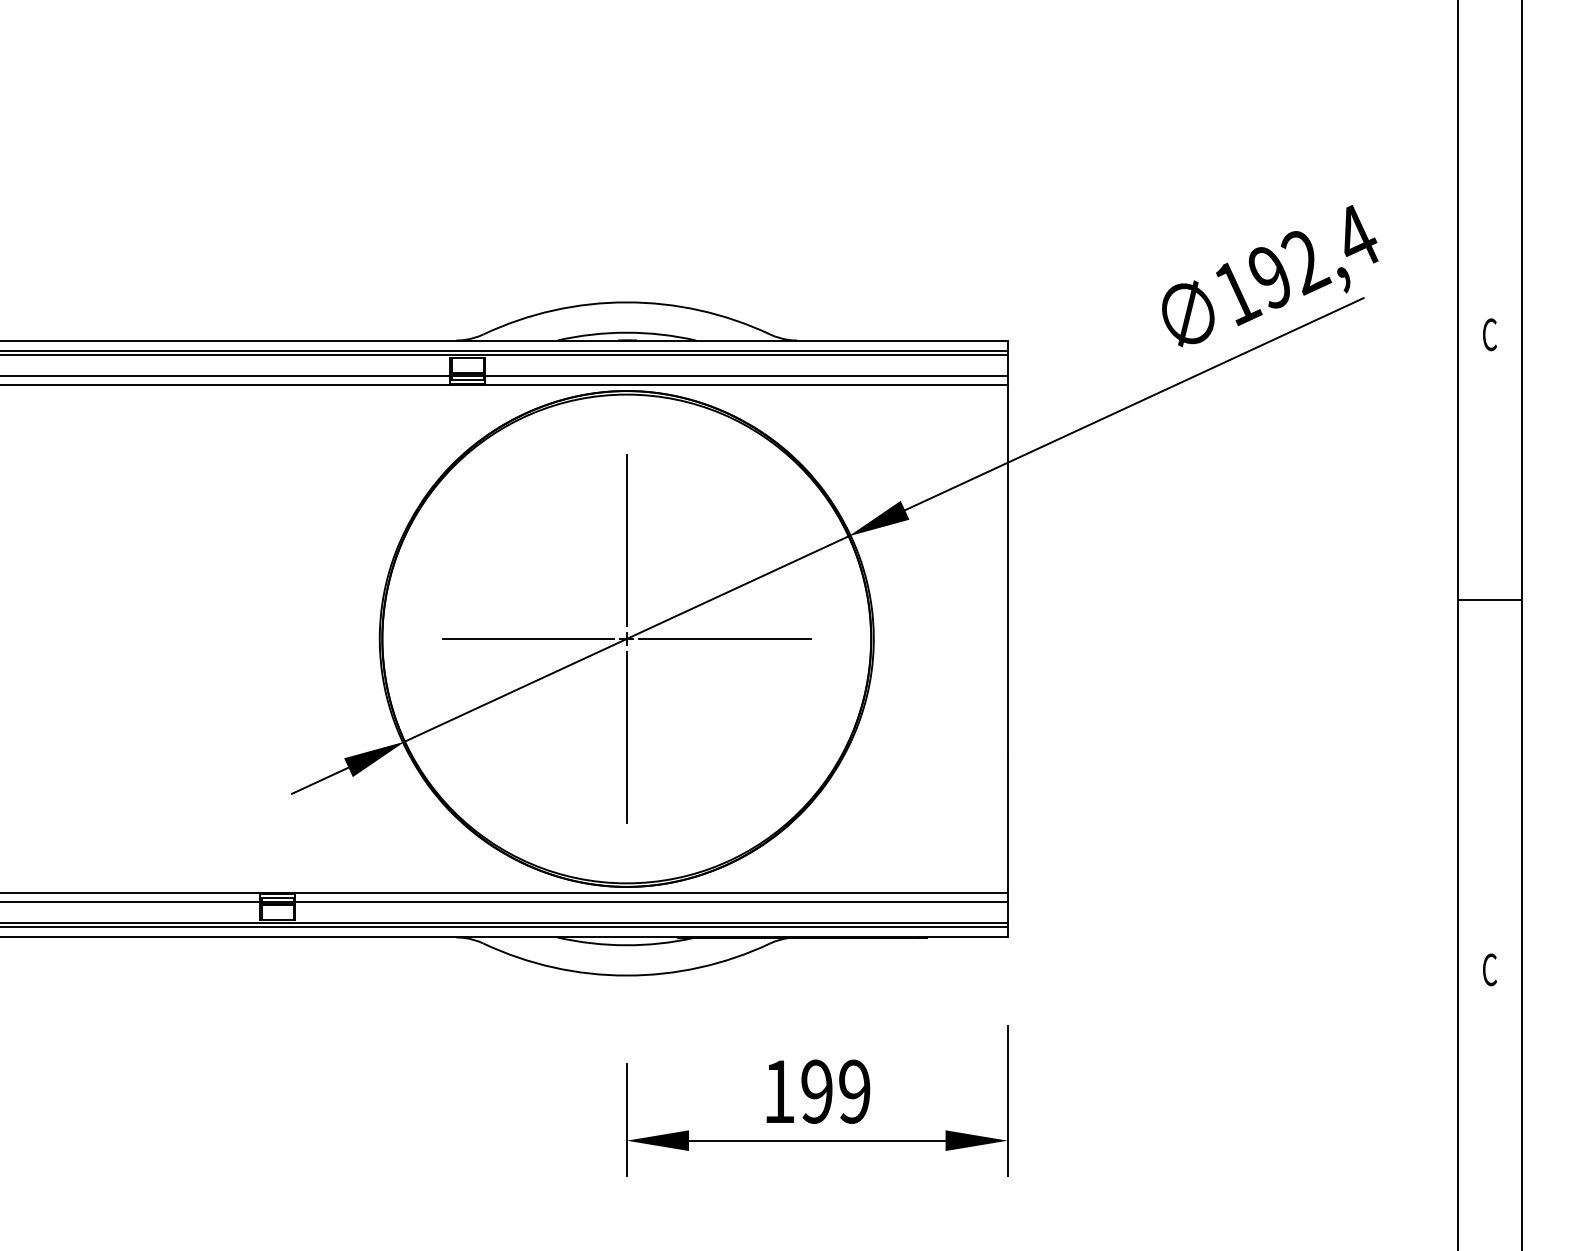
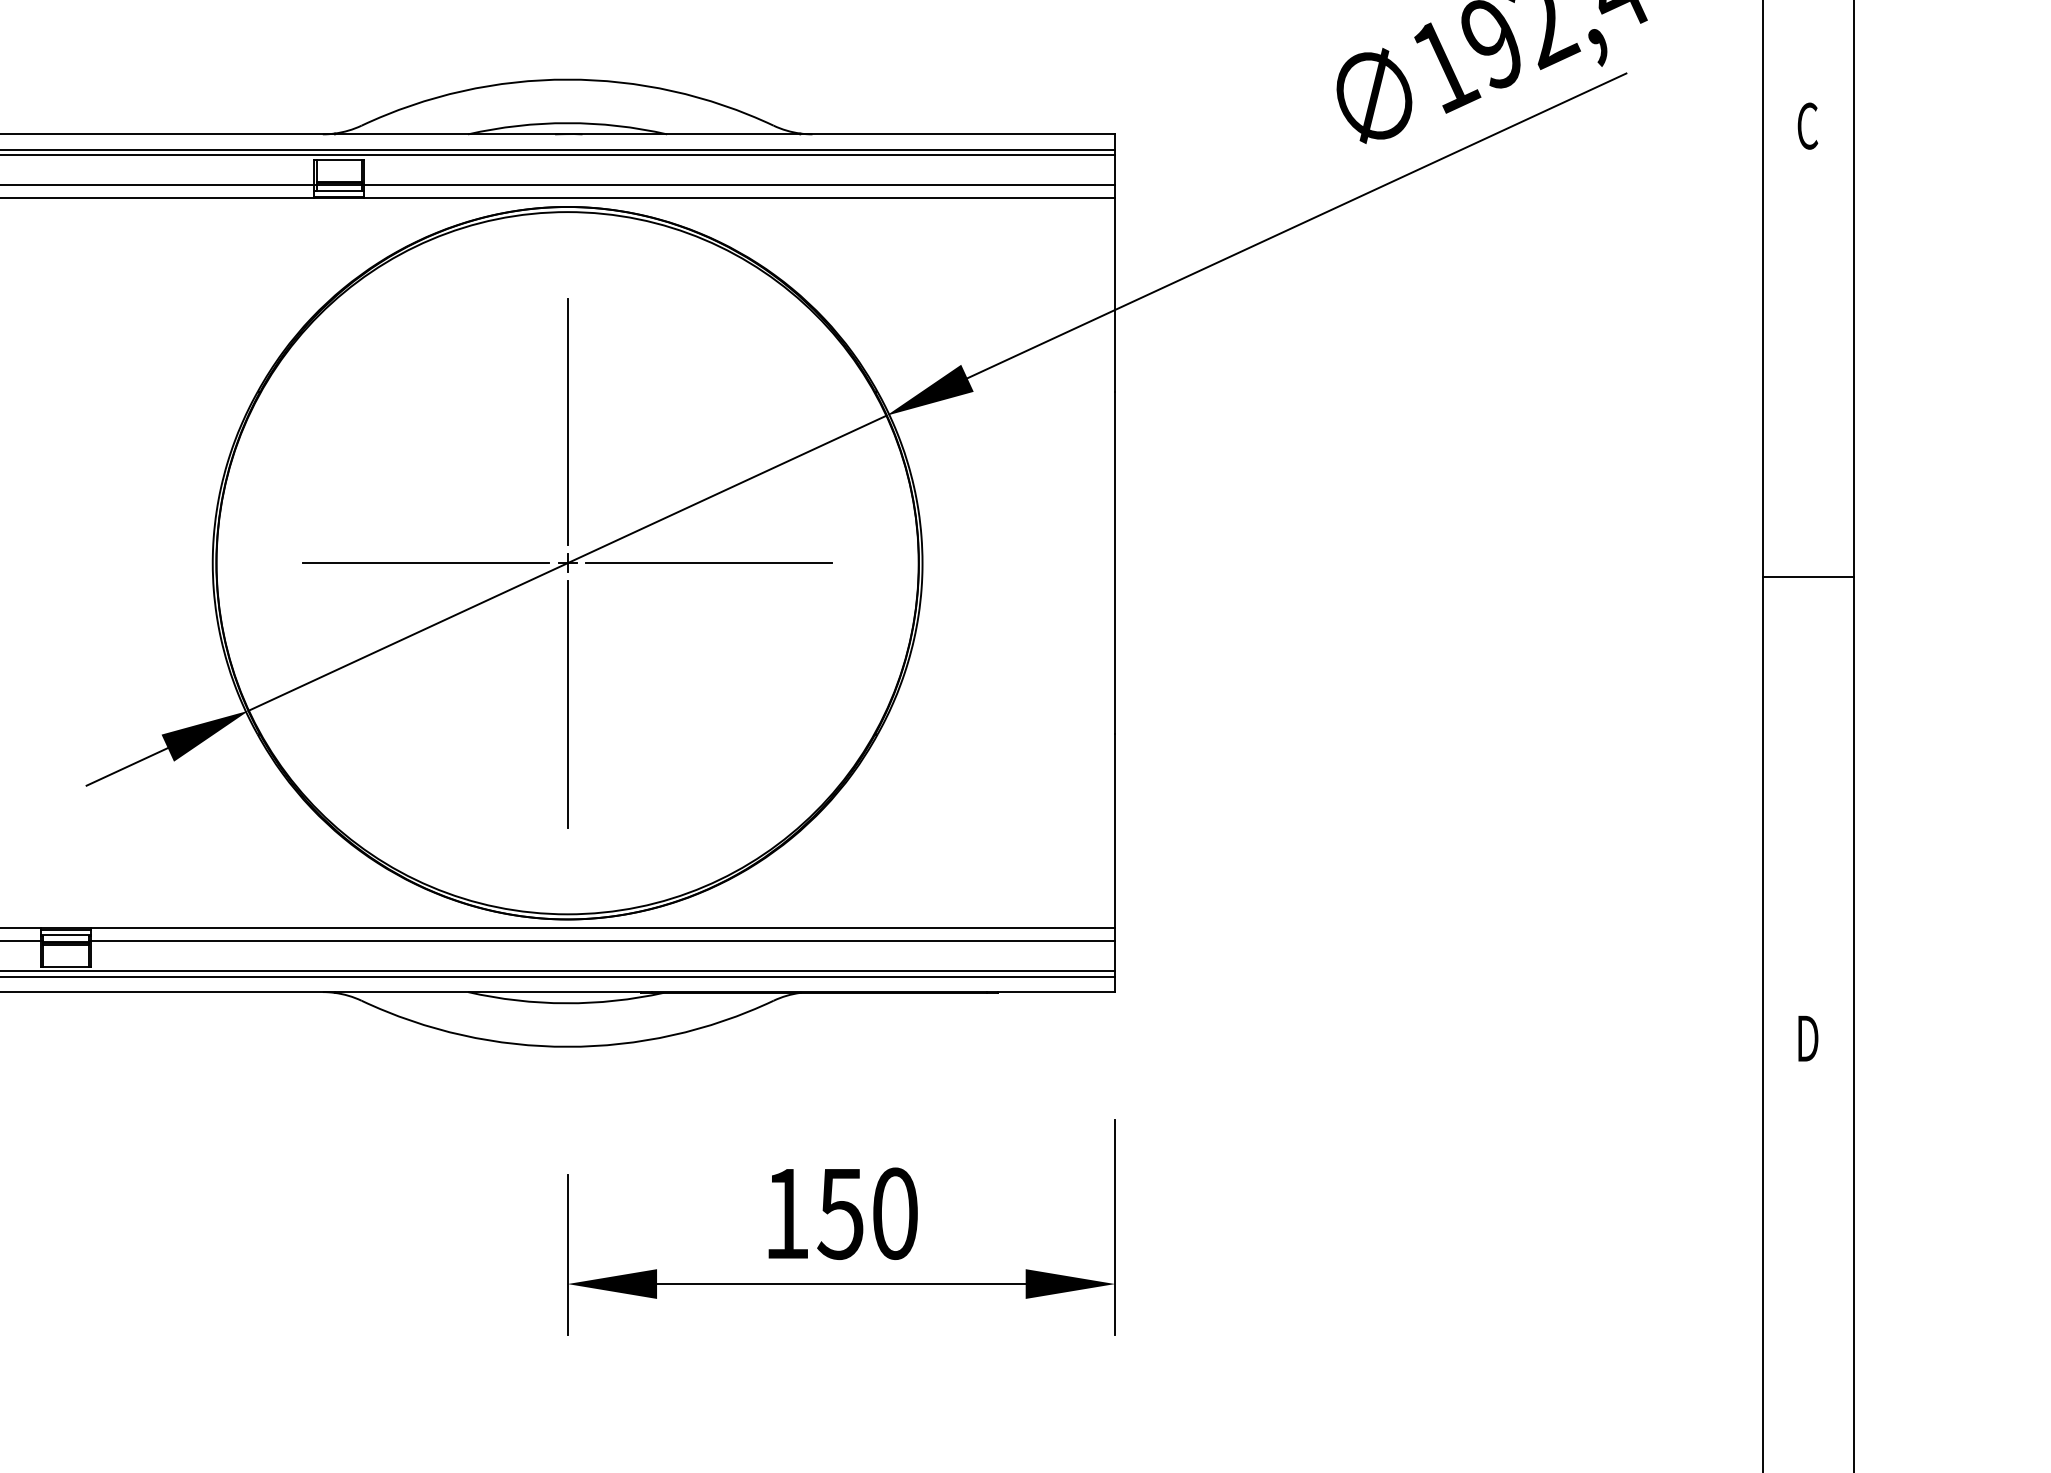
line: (1489, 599) -> (1807, 576), moved
text: (1490, 969) -> (1808, 1038), C -> D
text: (835, 1091) -> (867, 1213), 199 -> 150

